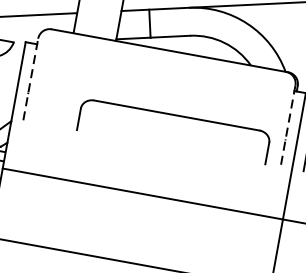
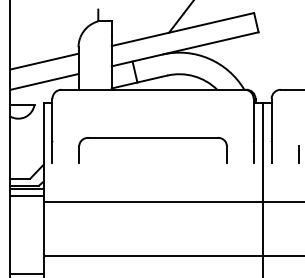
line: (30, 79) -> (52, 130), dashed -> solid
part: (176, 116) -> (152, 138), moved
line: (287, 126) -> (253, 130), dashed -> solid

